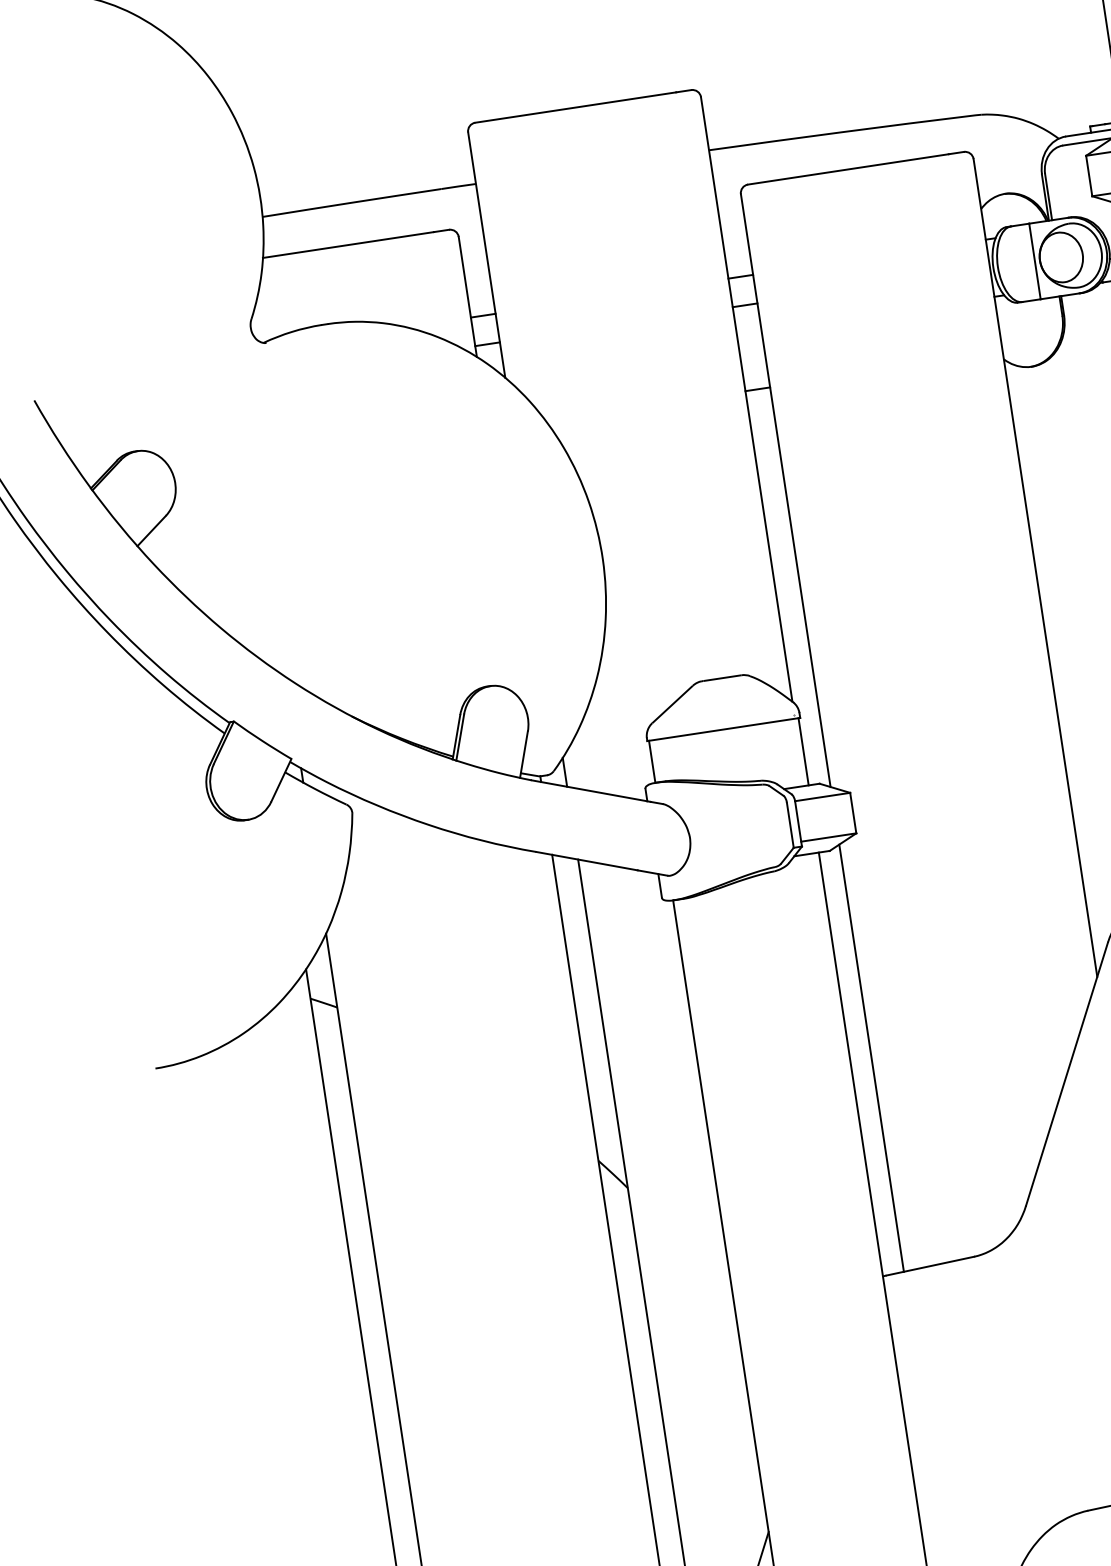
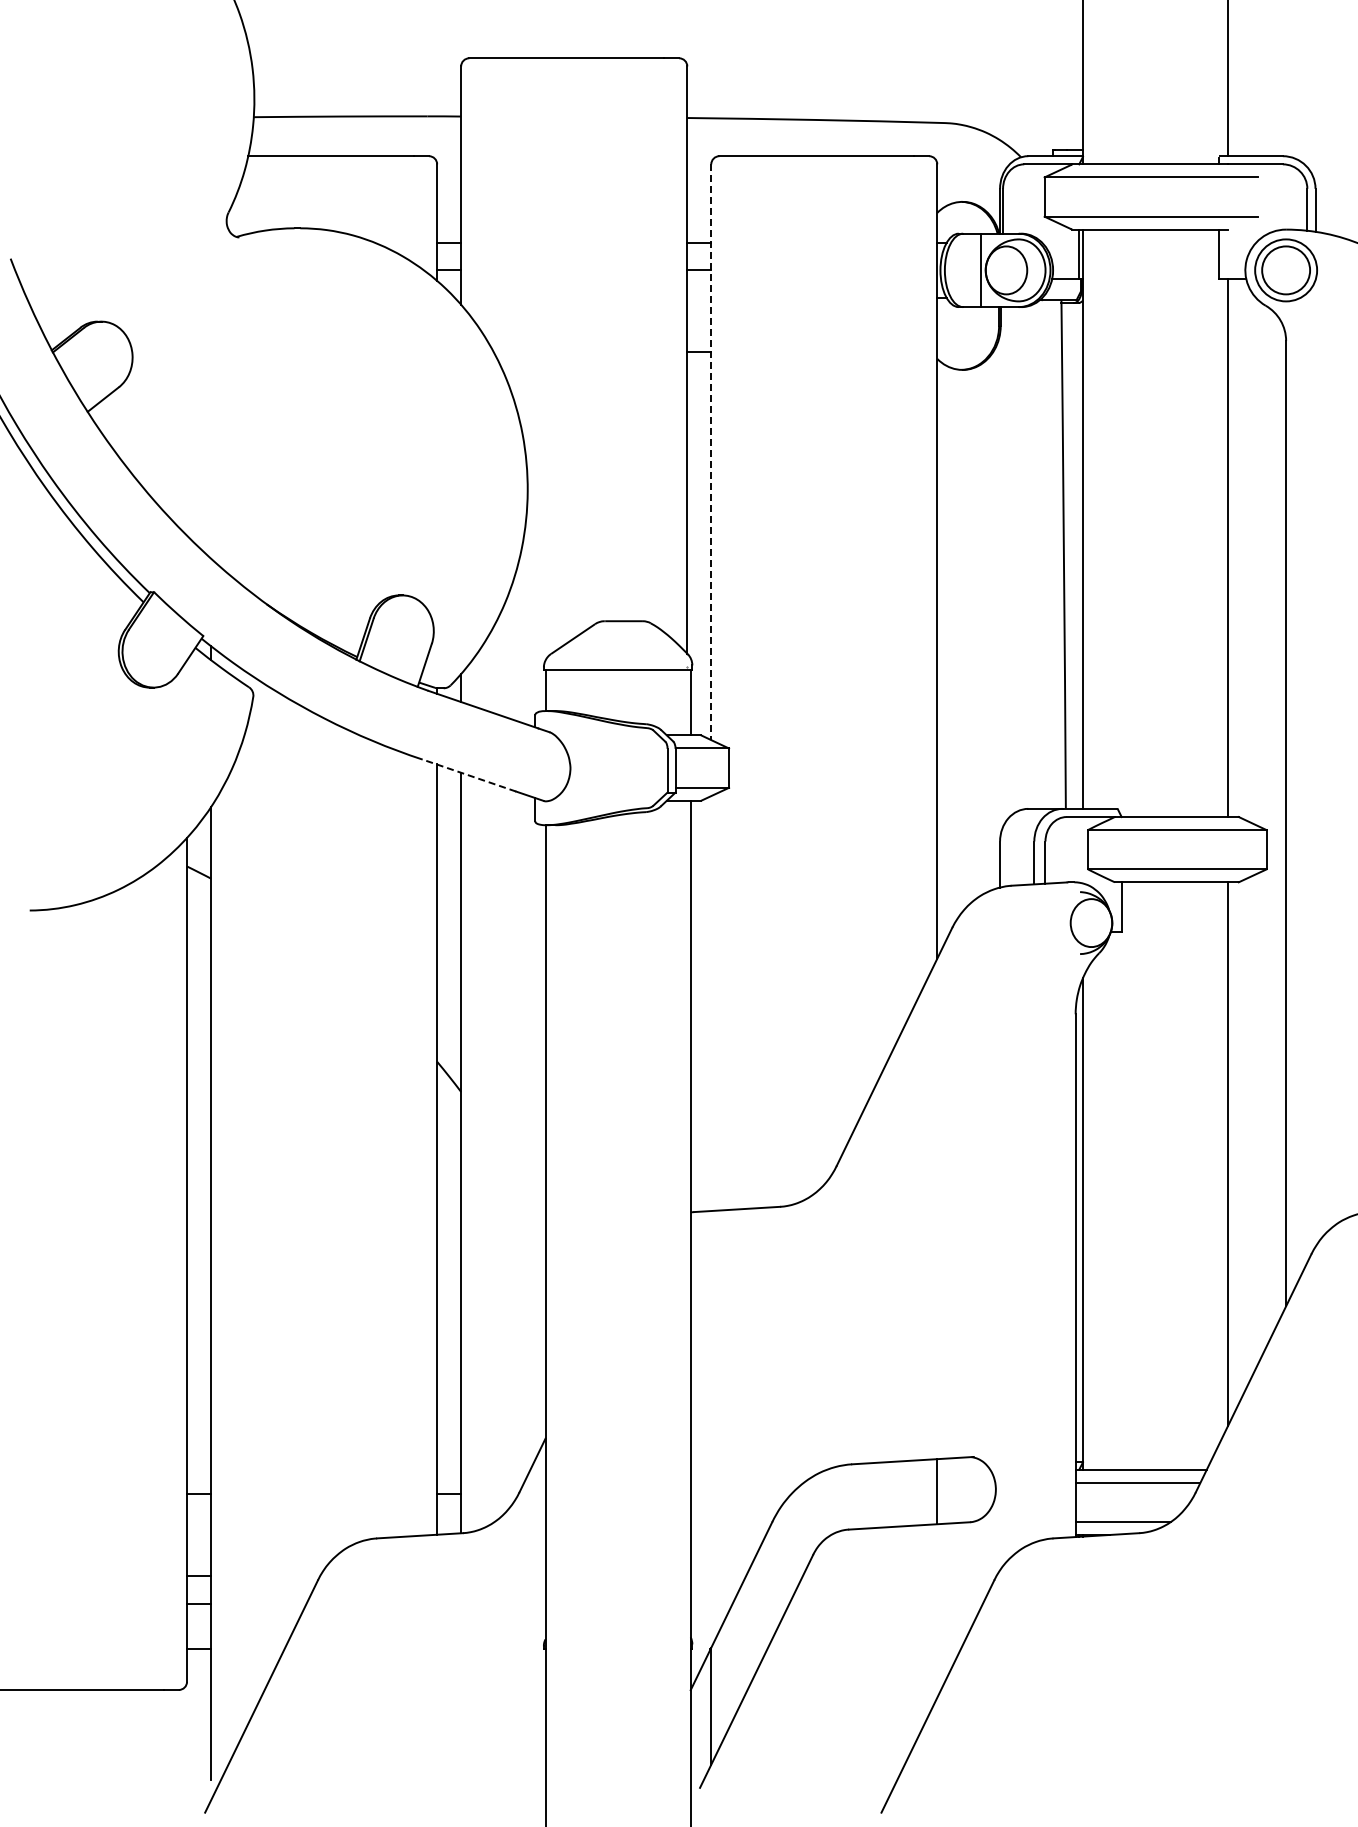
line: (786, 490) -> (711, 452), solid -> dashed
line: (586, 861) -> (468, 775), solid -> dashed
line: (871, 1058) -> (711, 1003), removed

